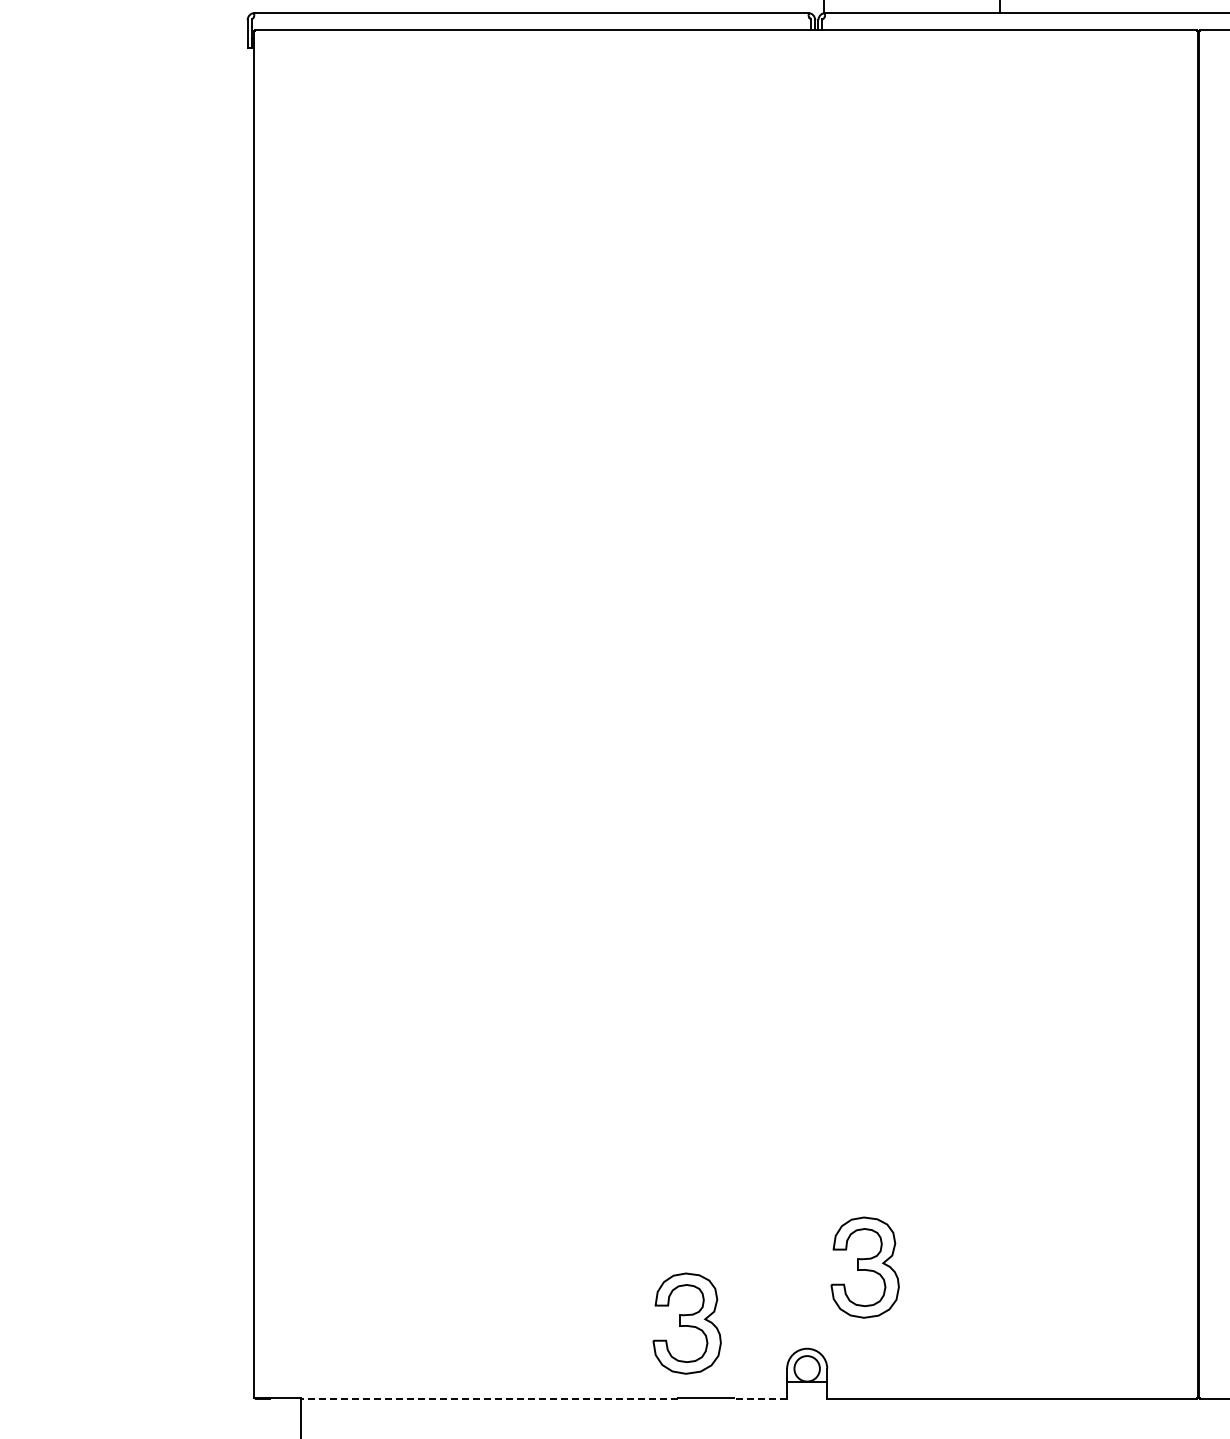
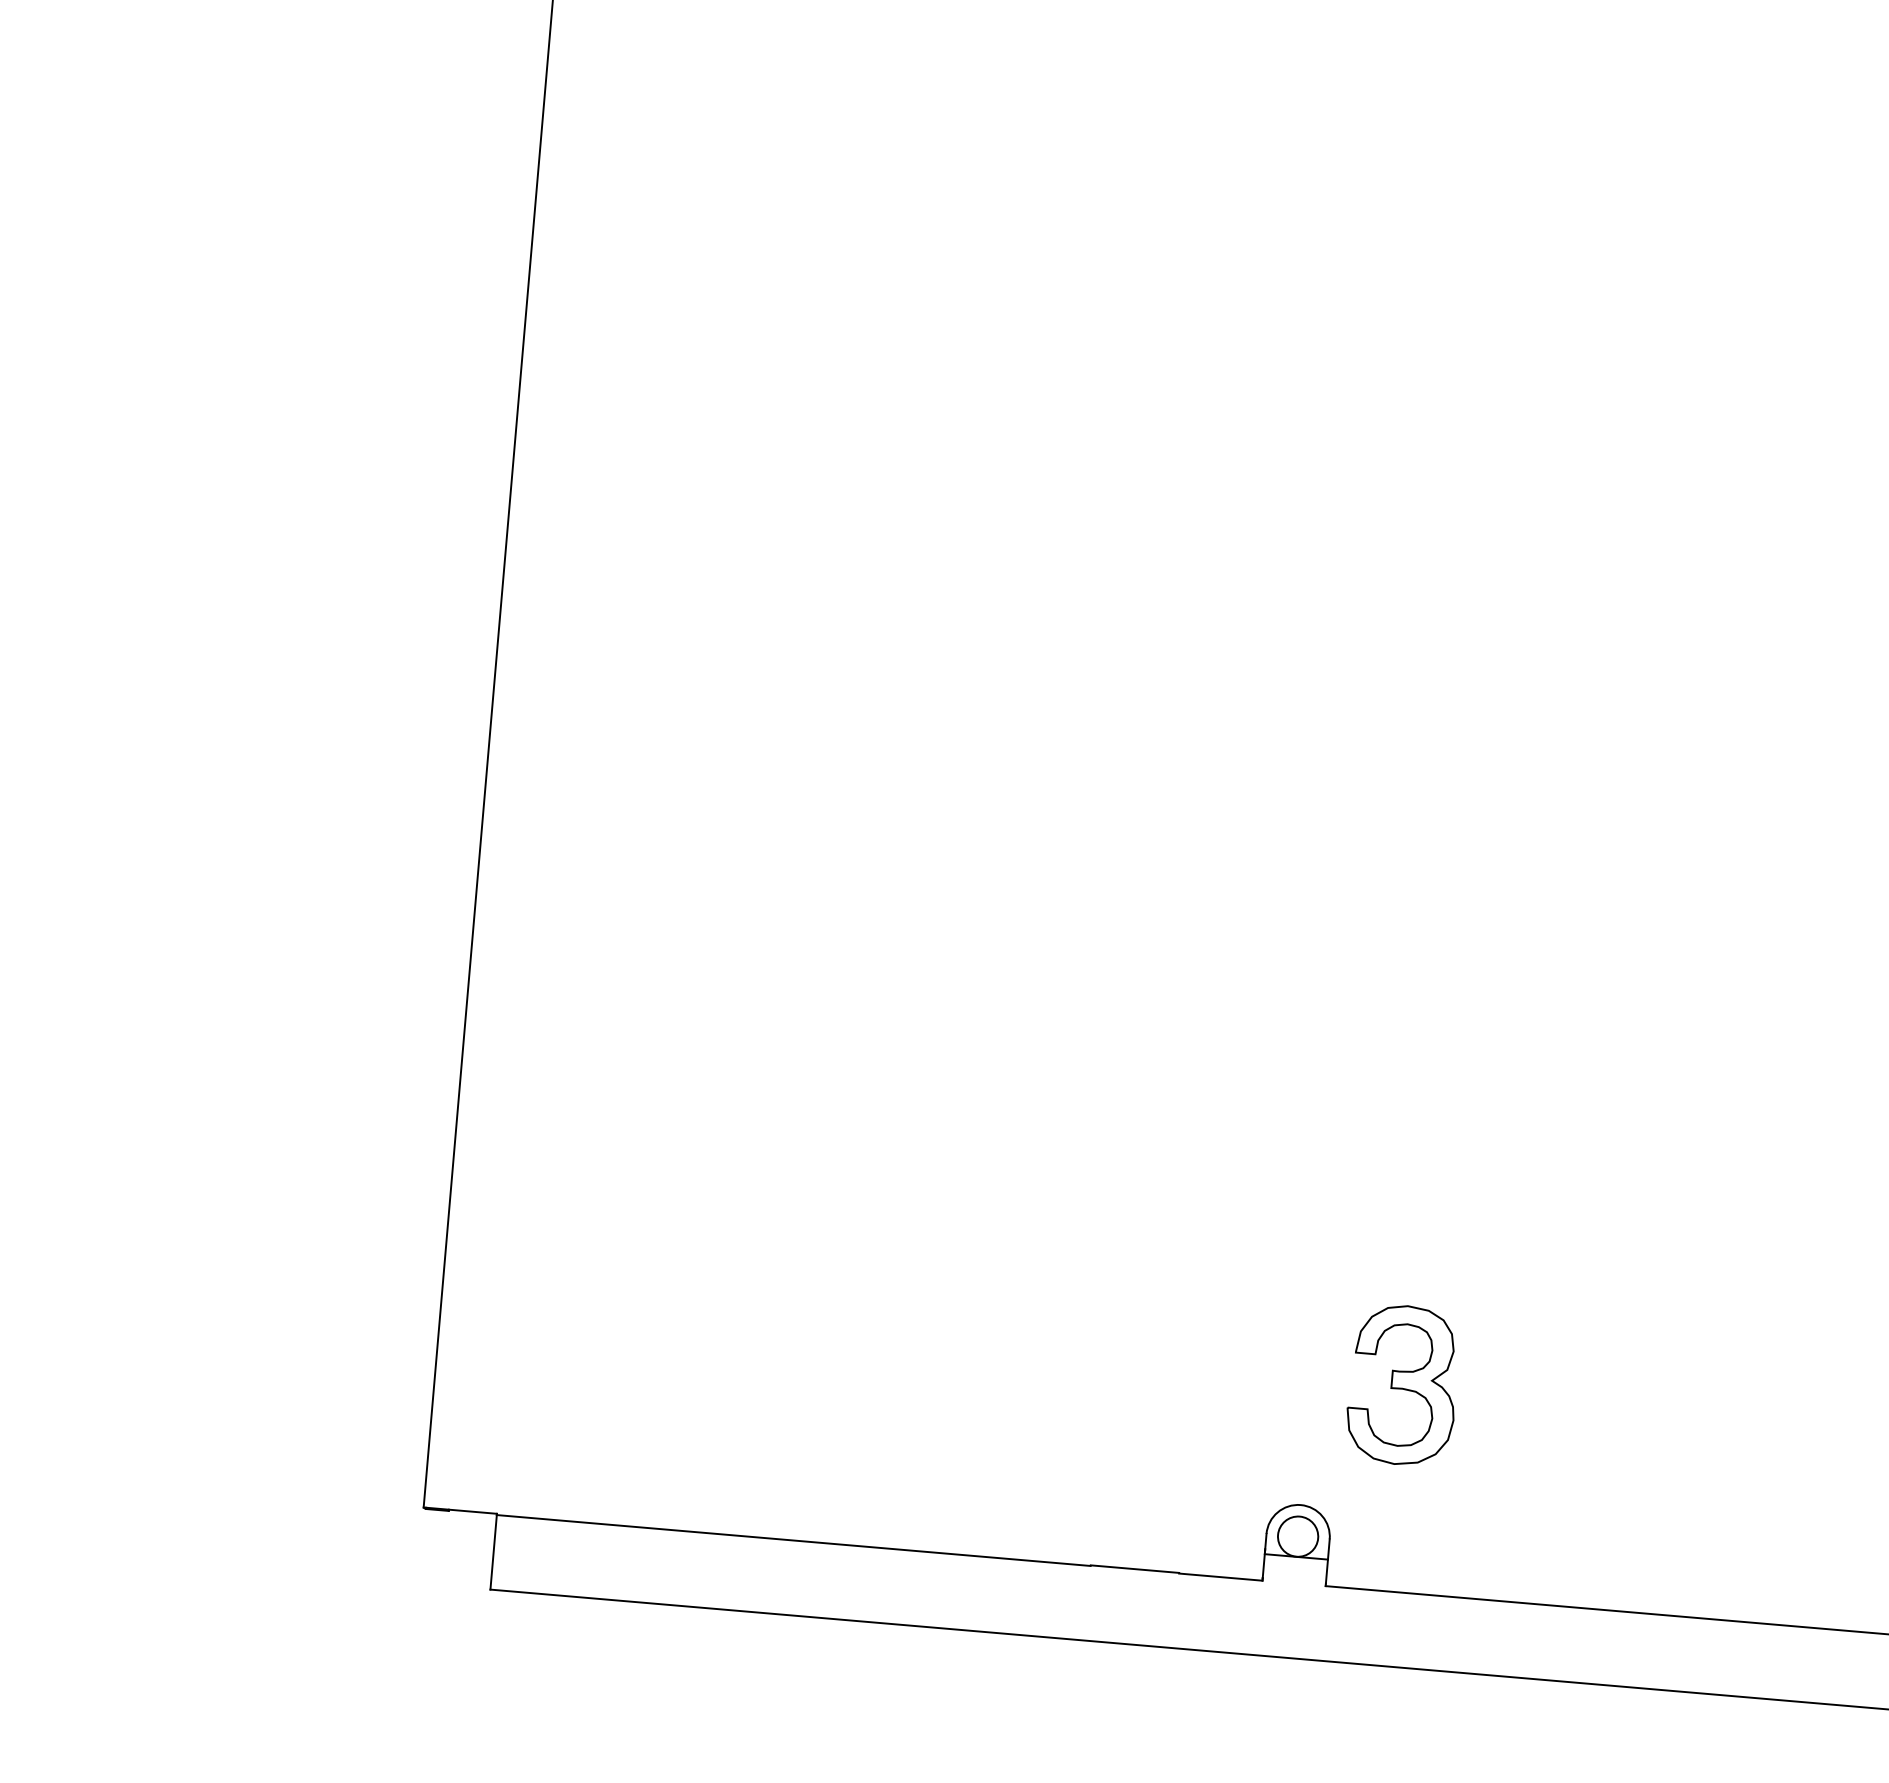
part: (686, 1323) -> (1114, 1449), removed
line: (489, 1398) -> (794, 1540), dashed -> solid
line: (760, 1398) -> (1220, 1577), dashed -> solid

